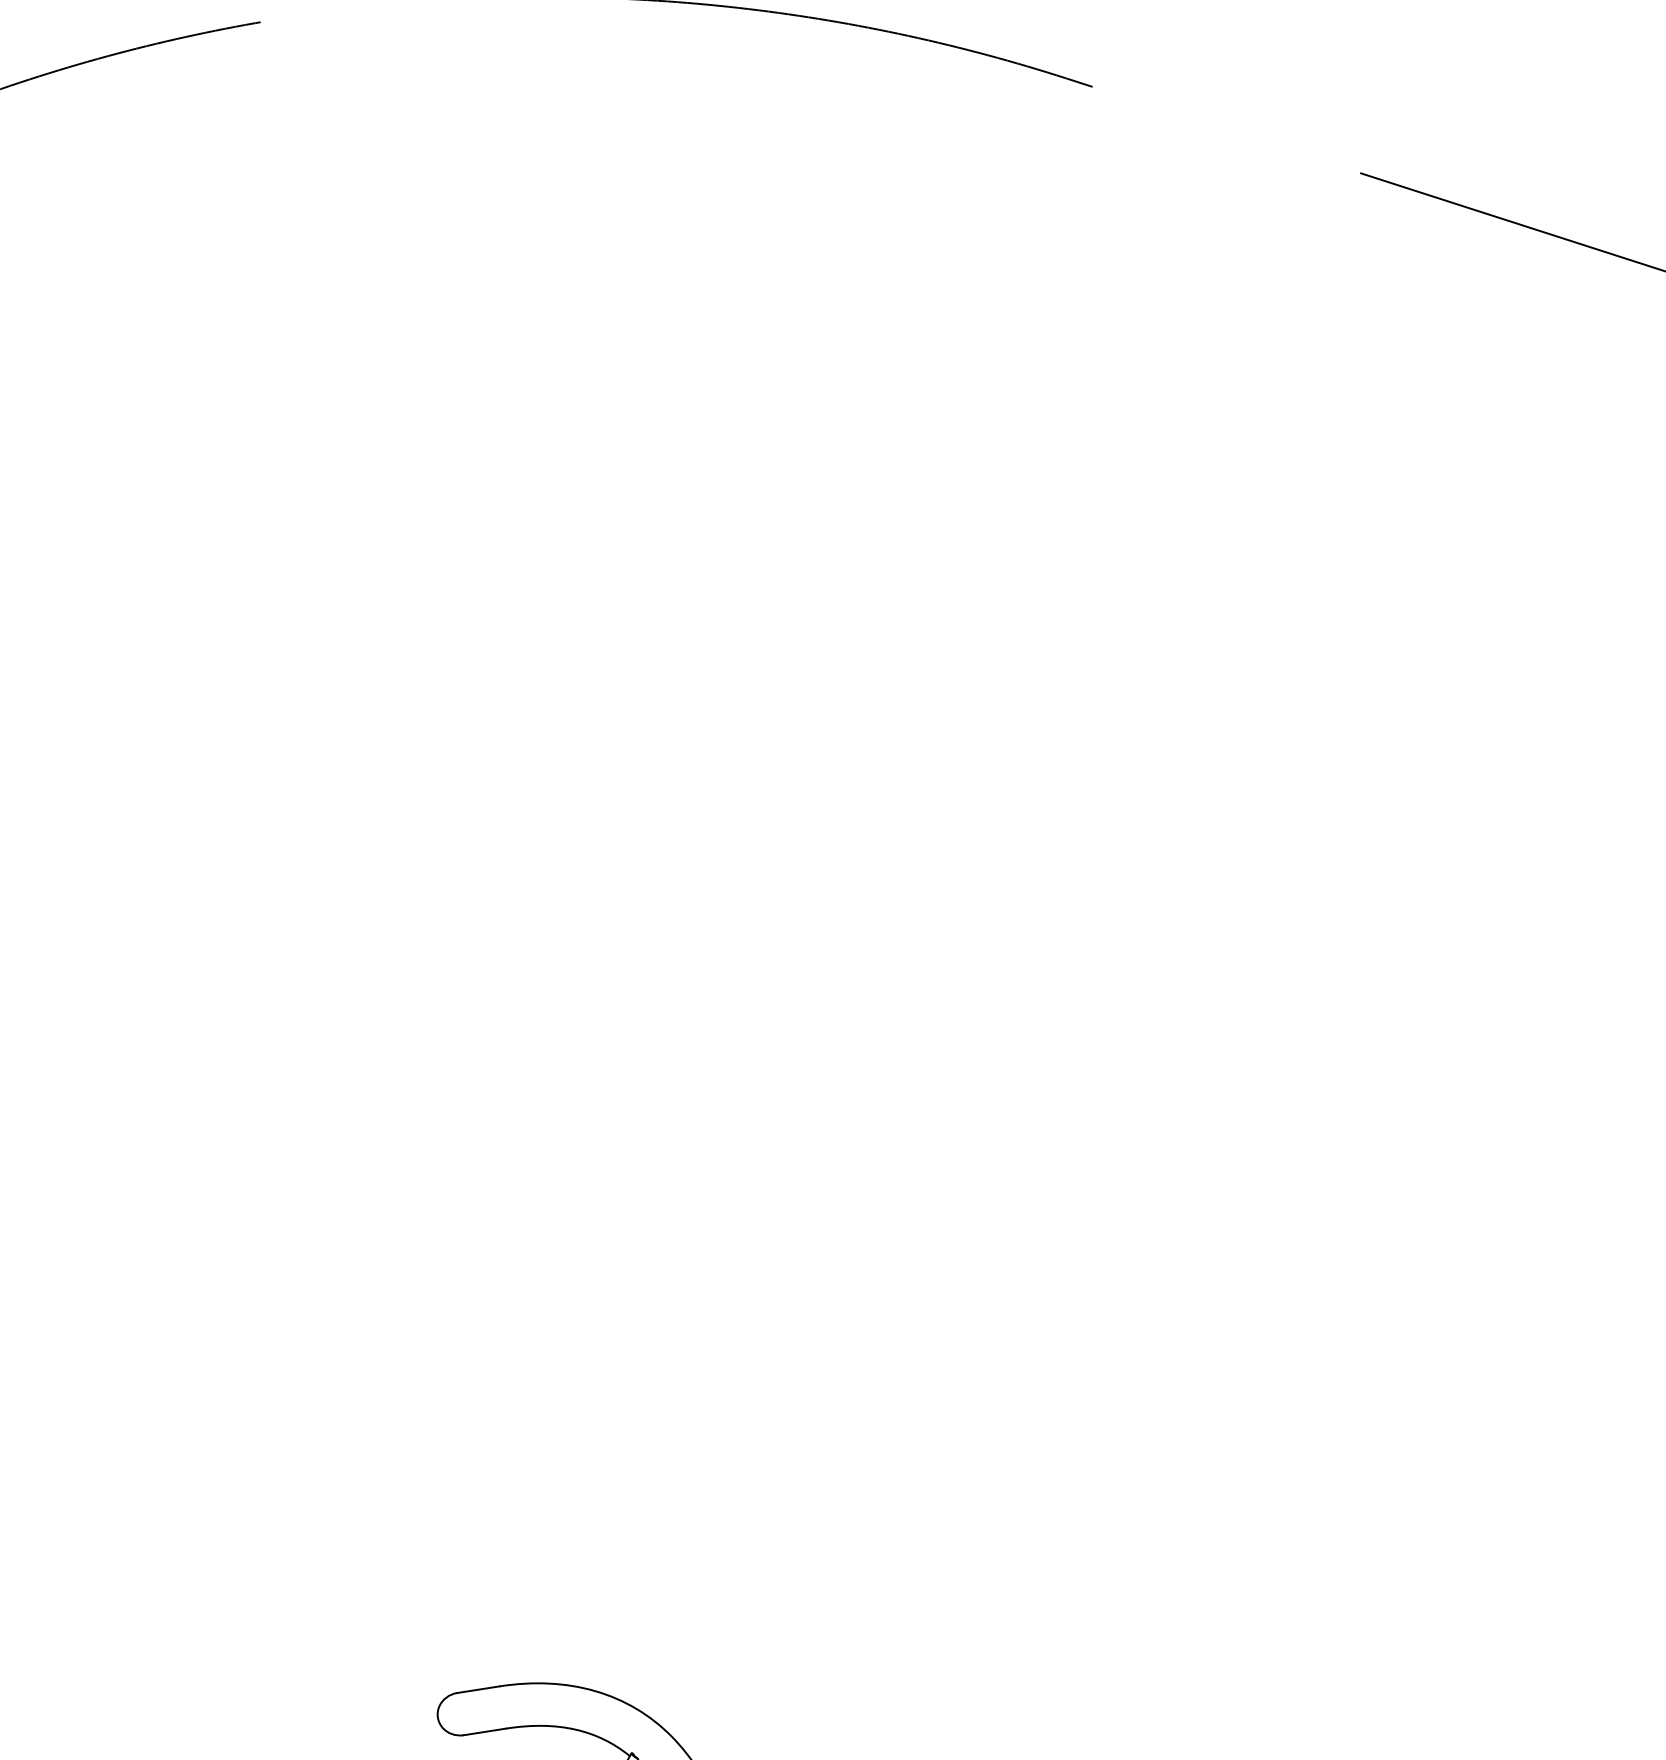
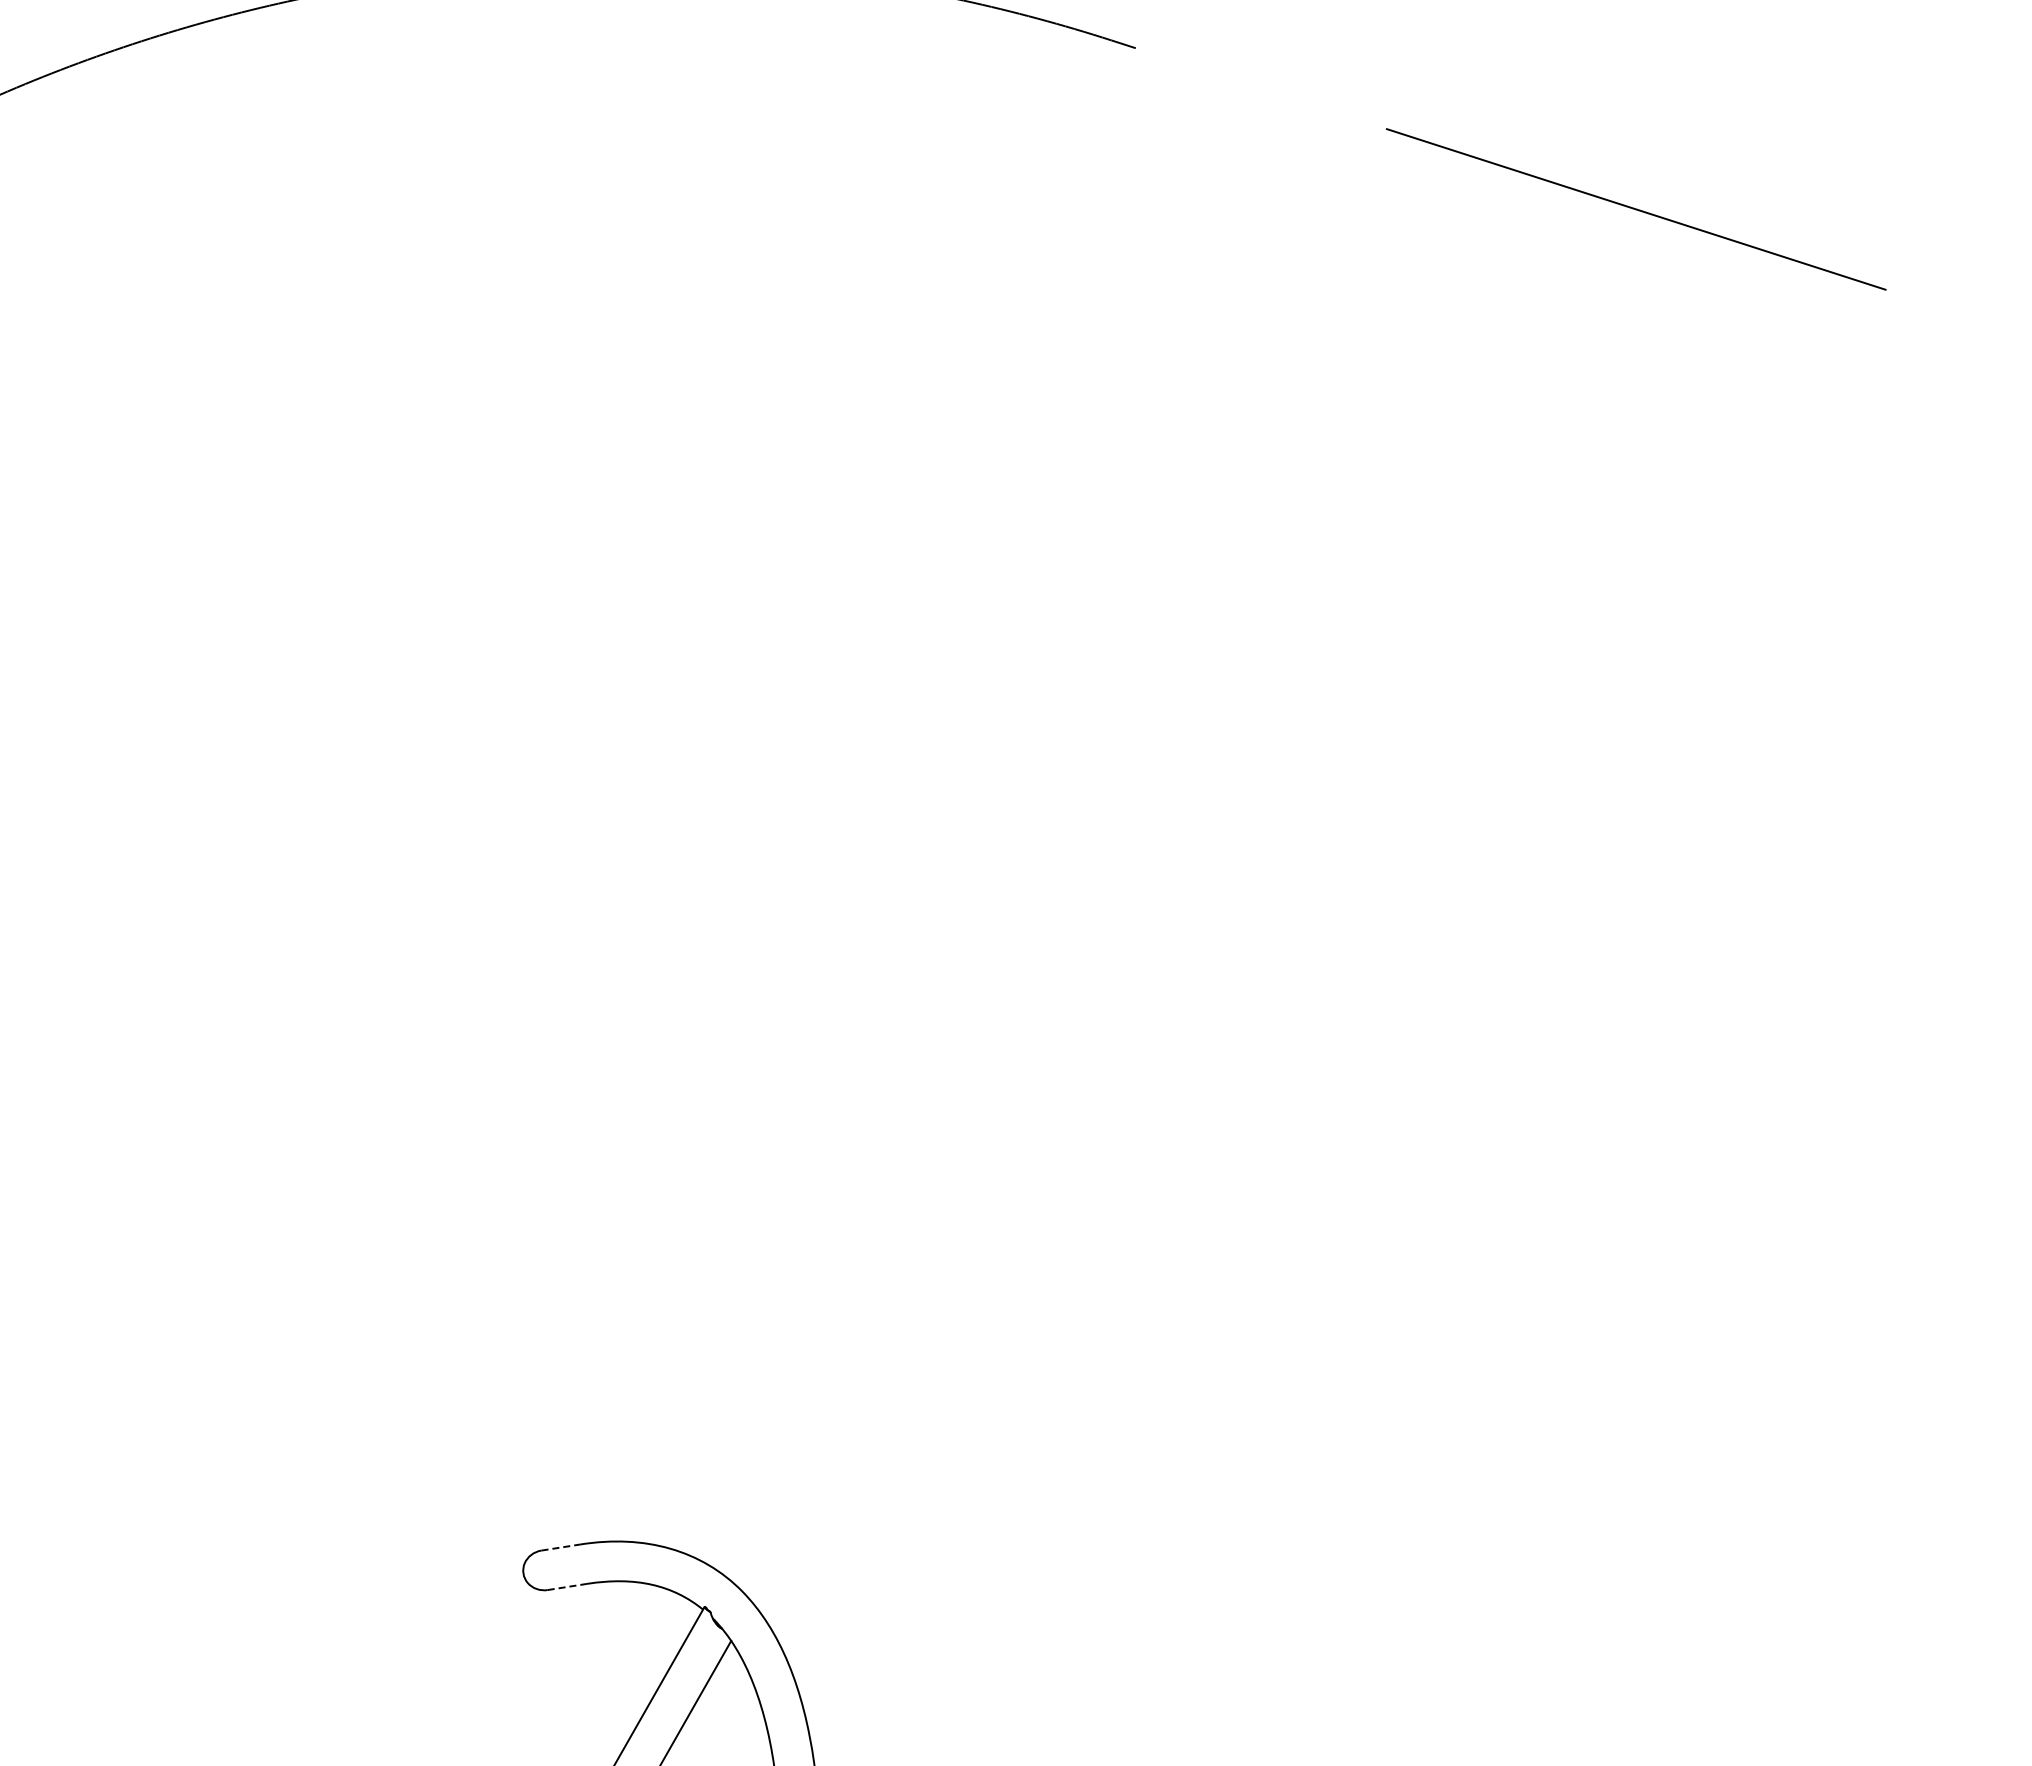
line: (478, 1689) -> (561, 1547), solid -> dashed
line: (484, 1731) -> (567, 1586), solid -> dashed

